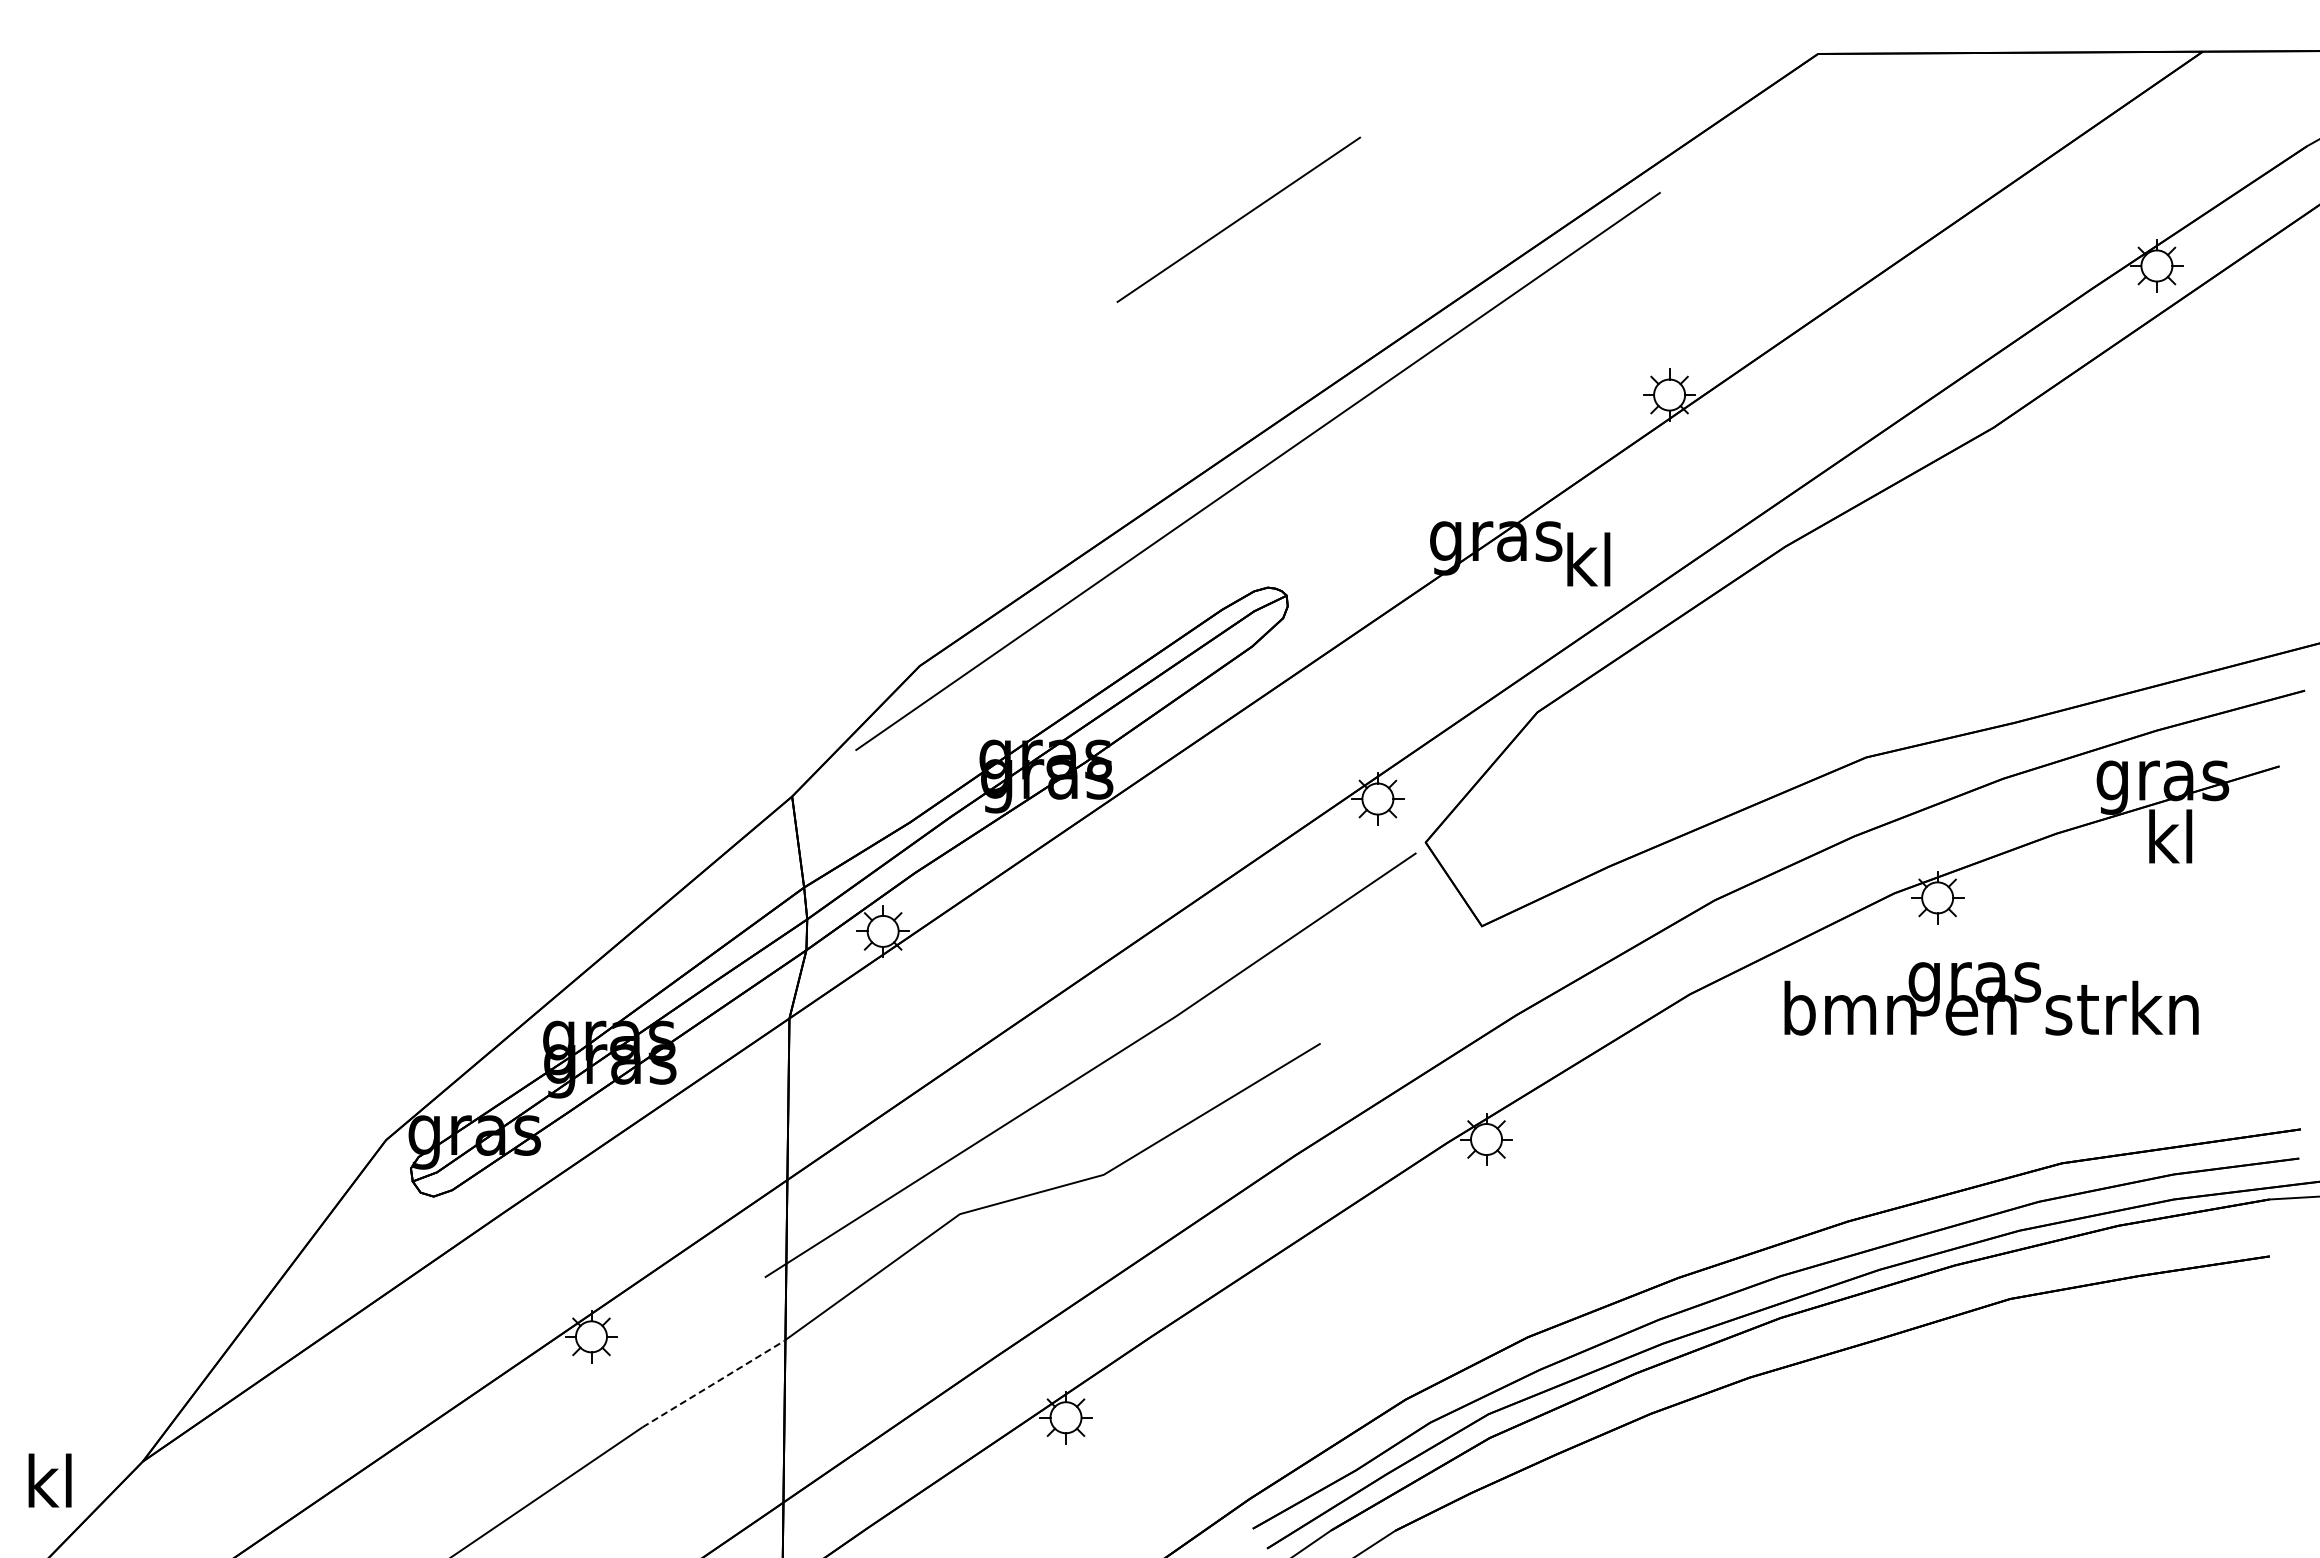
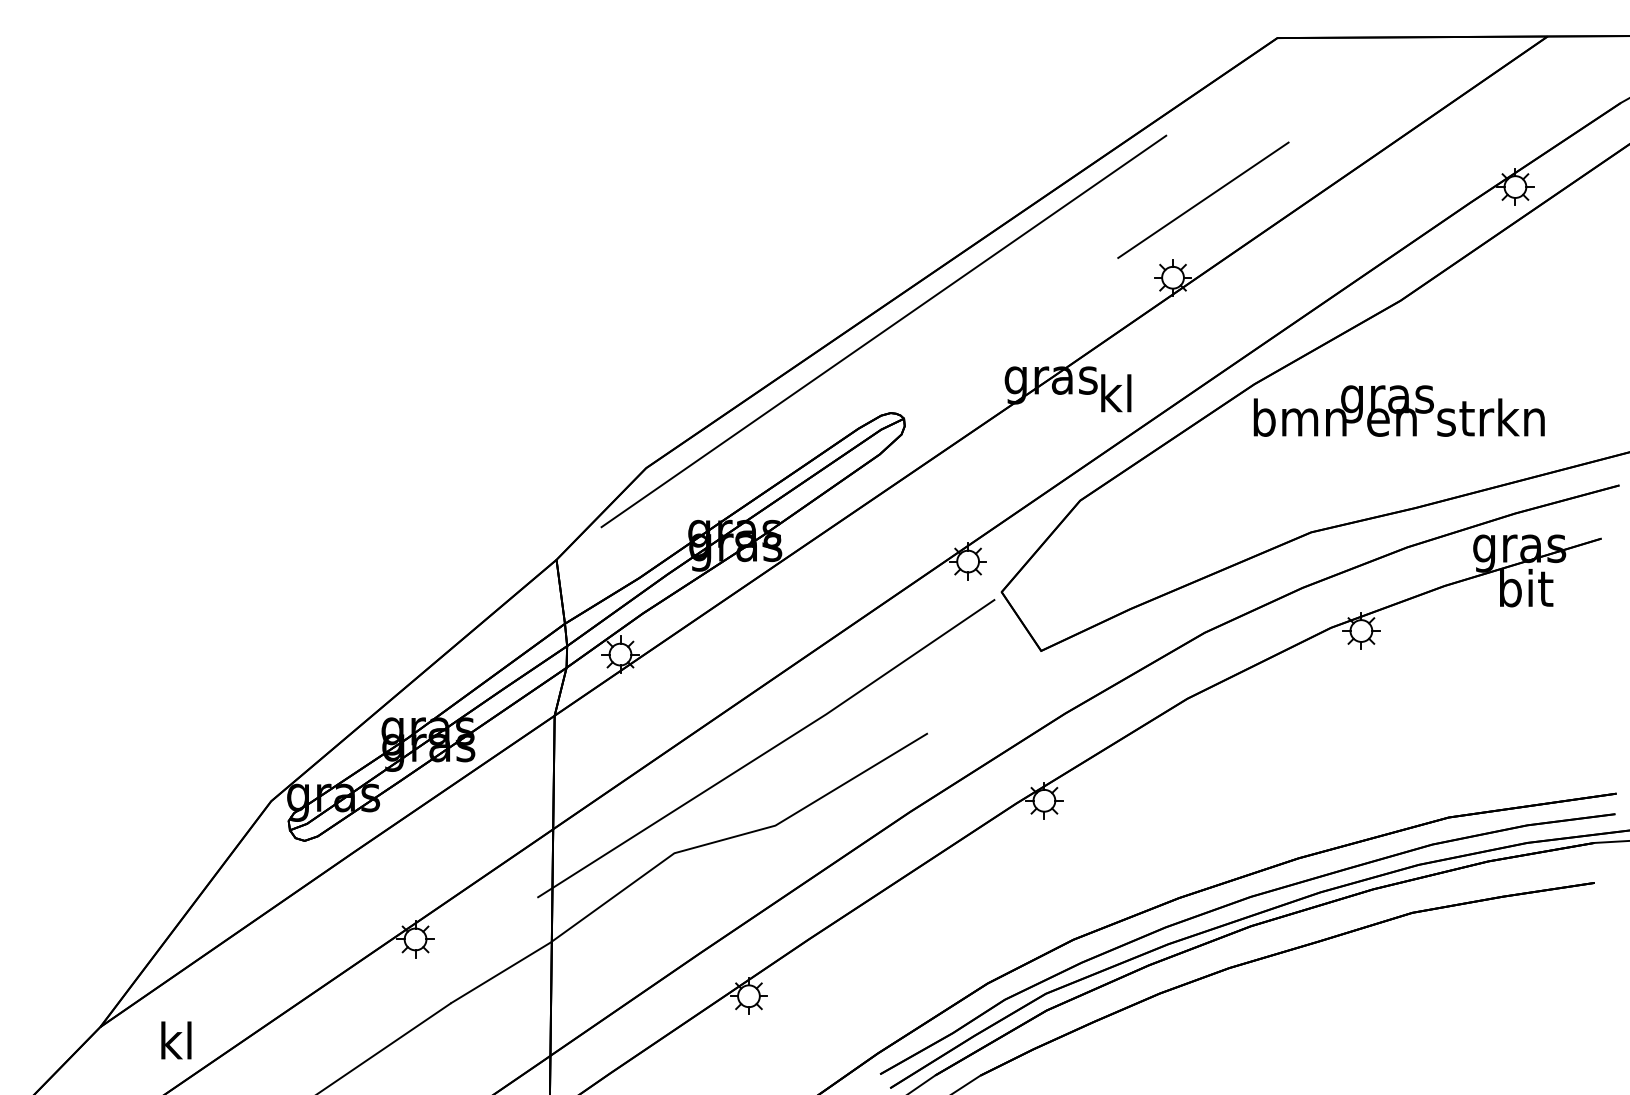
line: (1238, 219) -> (1203, 200), moved
text: (2172, 836) -> (1526, 587), kl -> bit
text: (1991, 998) -> (1399, 410), moved
line: (713, 1384) -> (501, 972), dashed -> solid
text: (49, 1480) -> (175, 1040), moved

